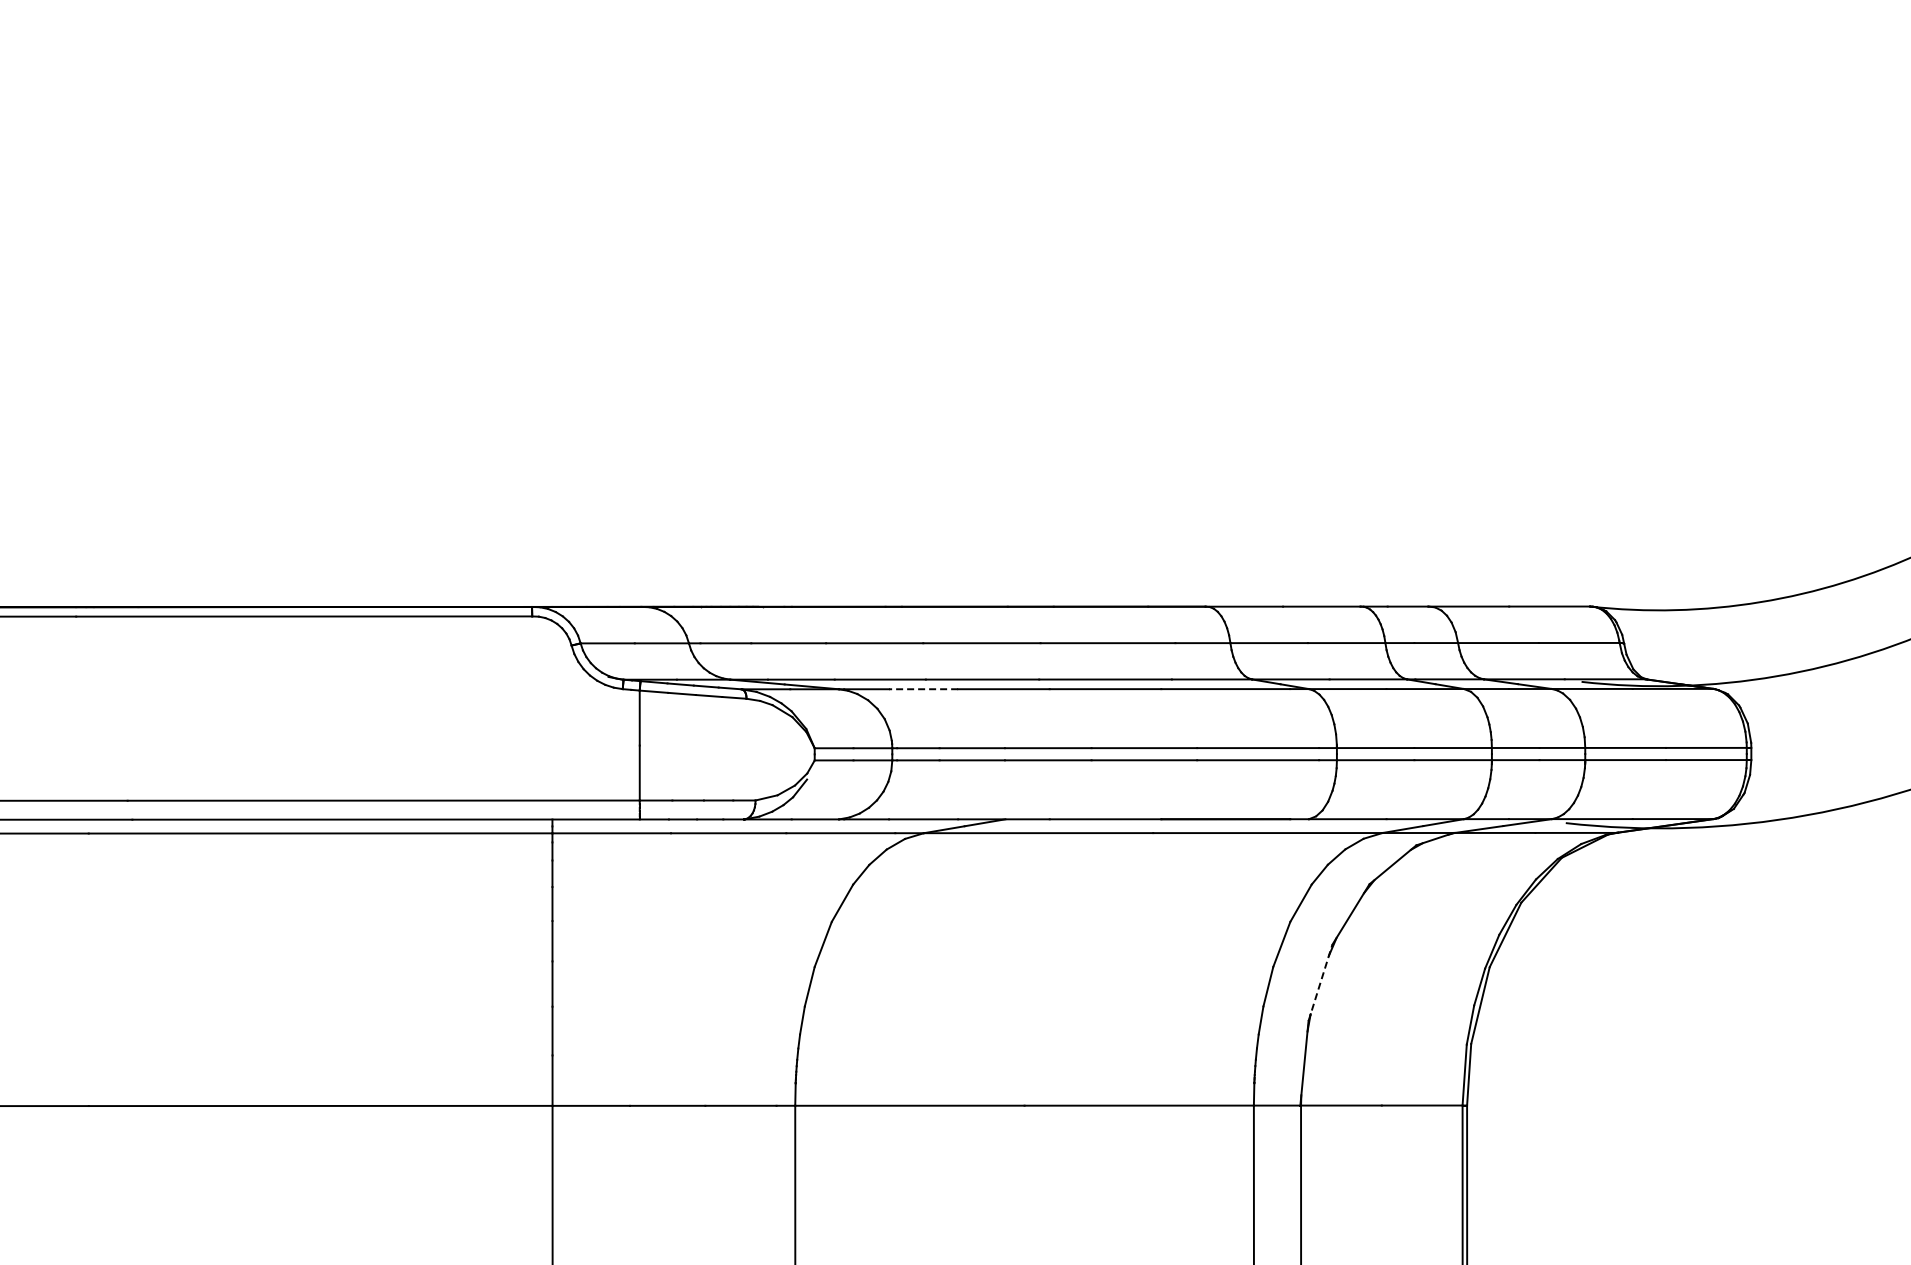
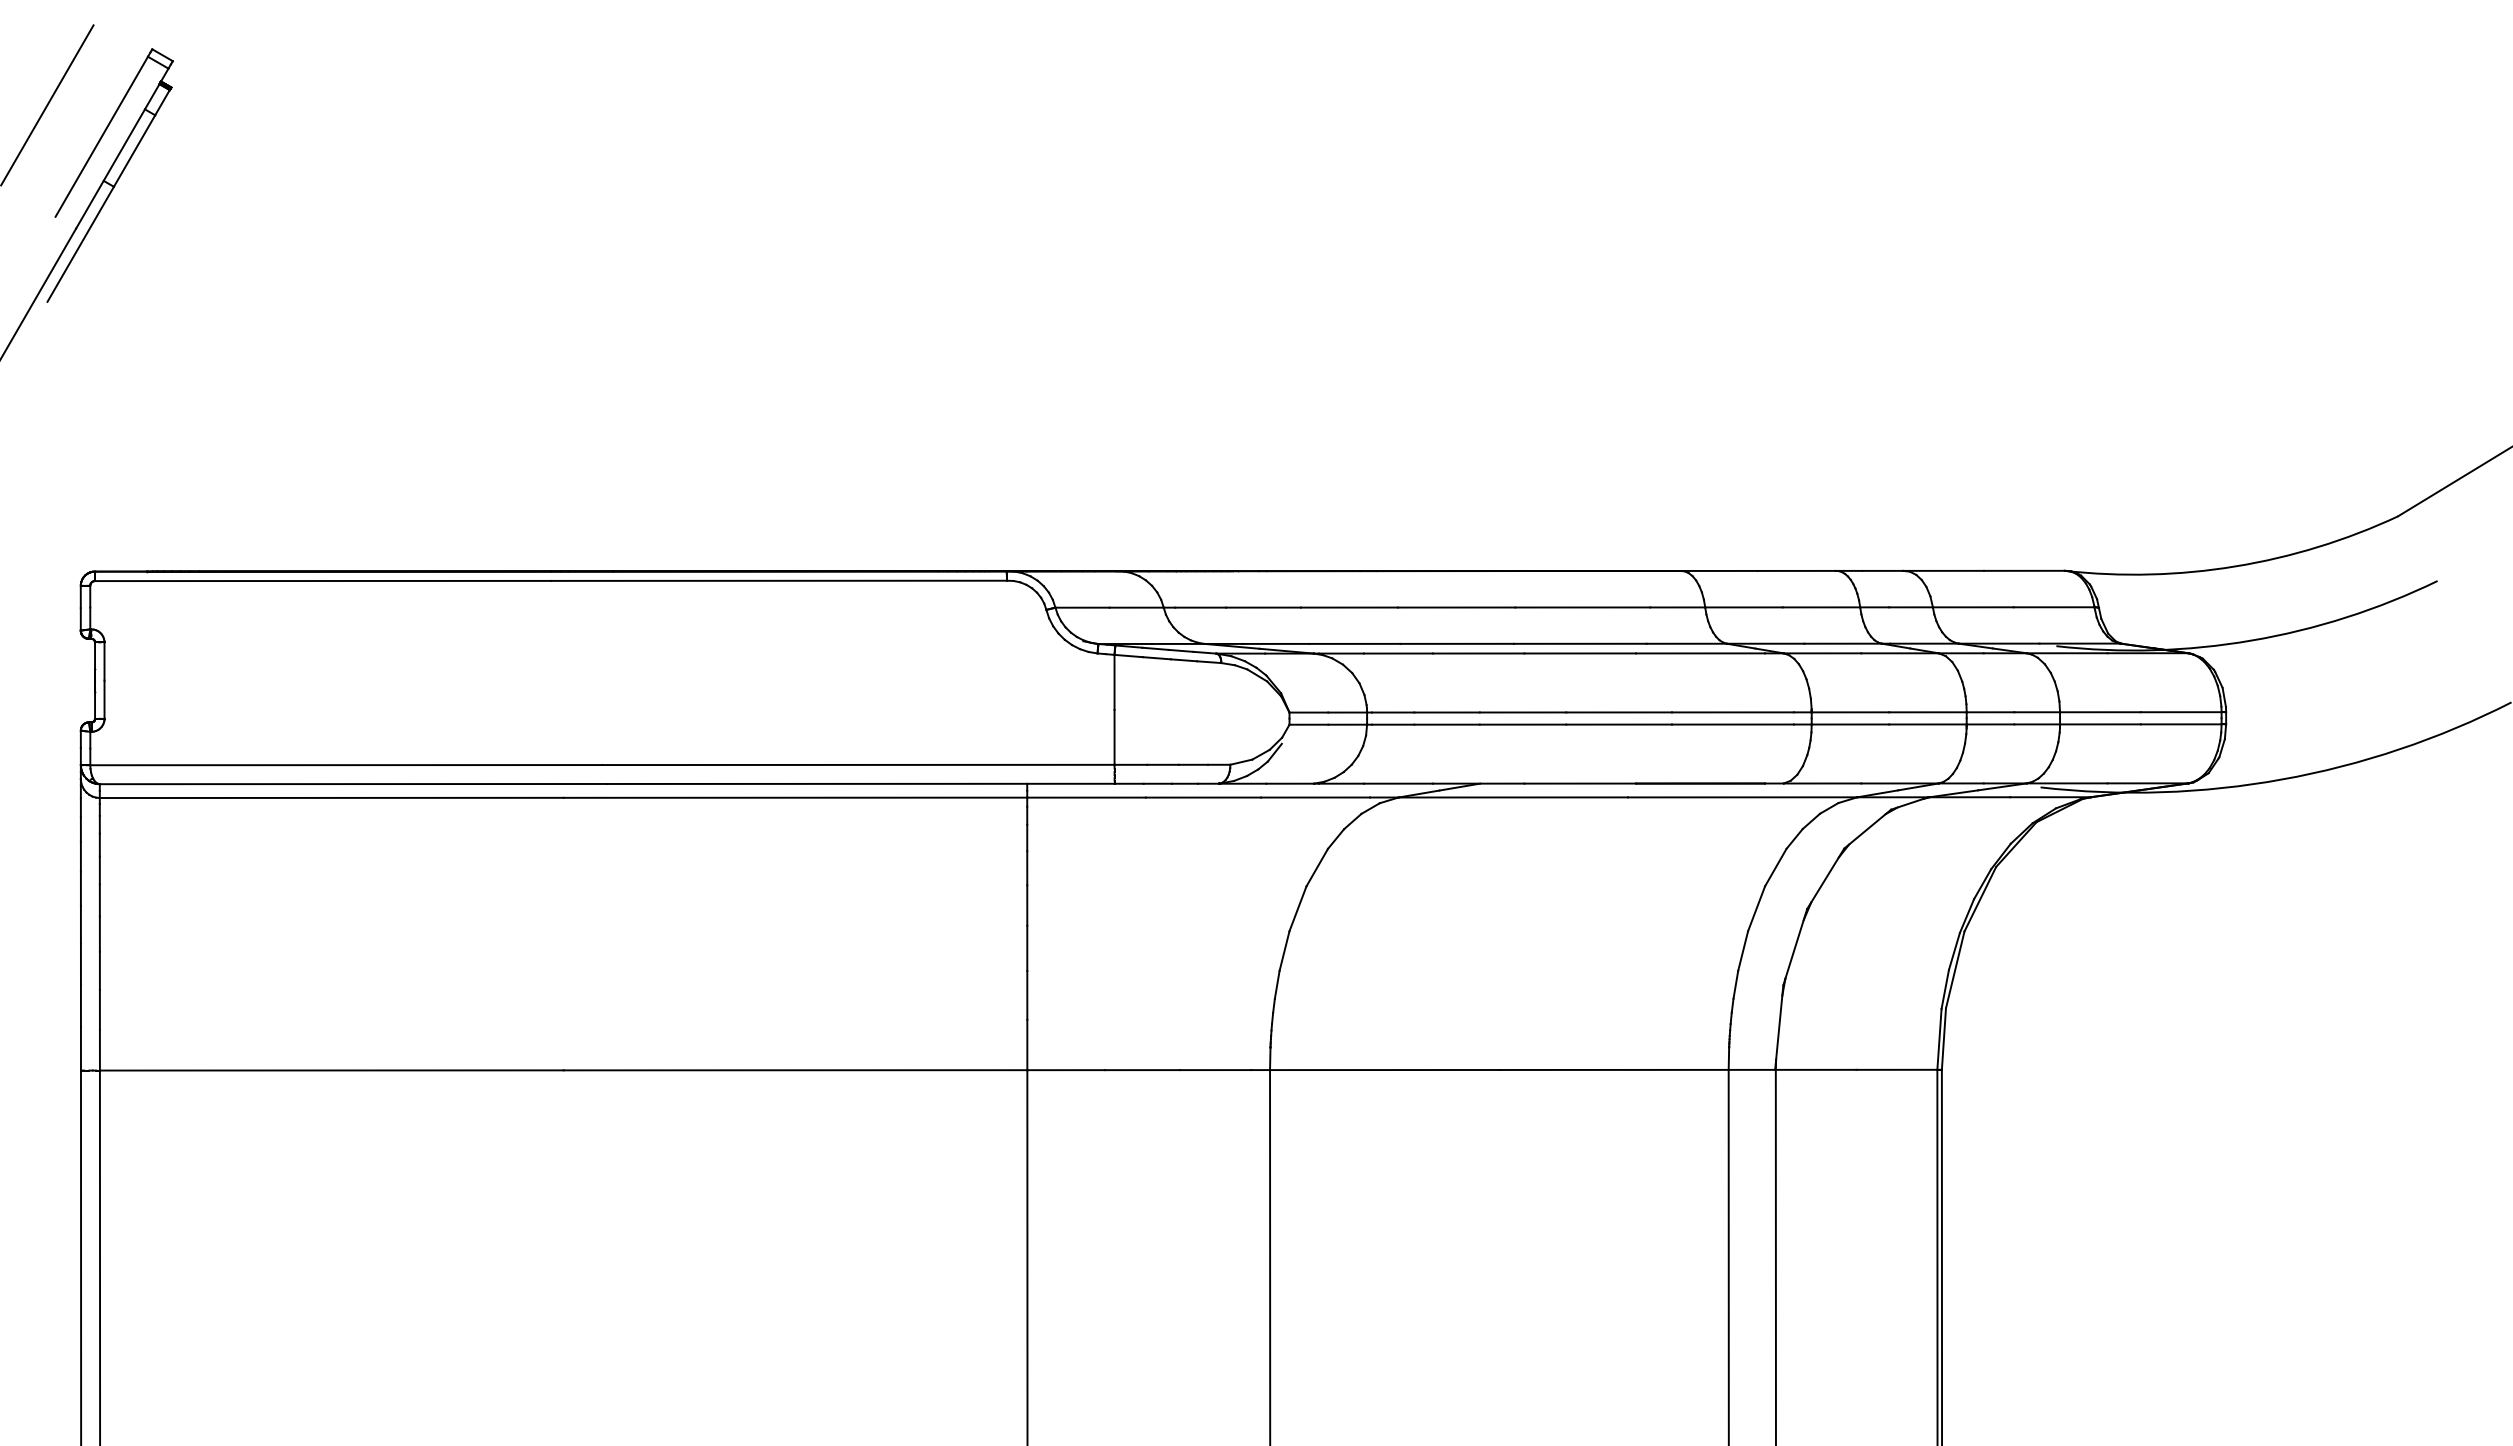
line: (923, 689) -> (1398, 653), dashed -> solid
line: (1320, 983) -> (1795, 947), dashed -> solid

